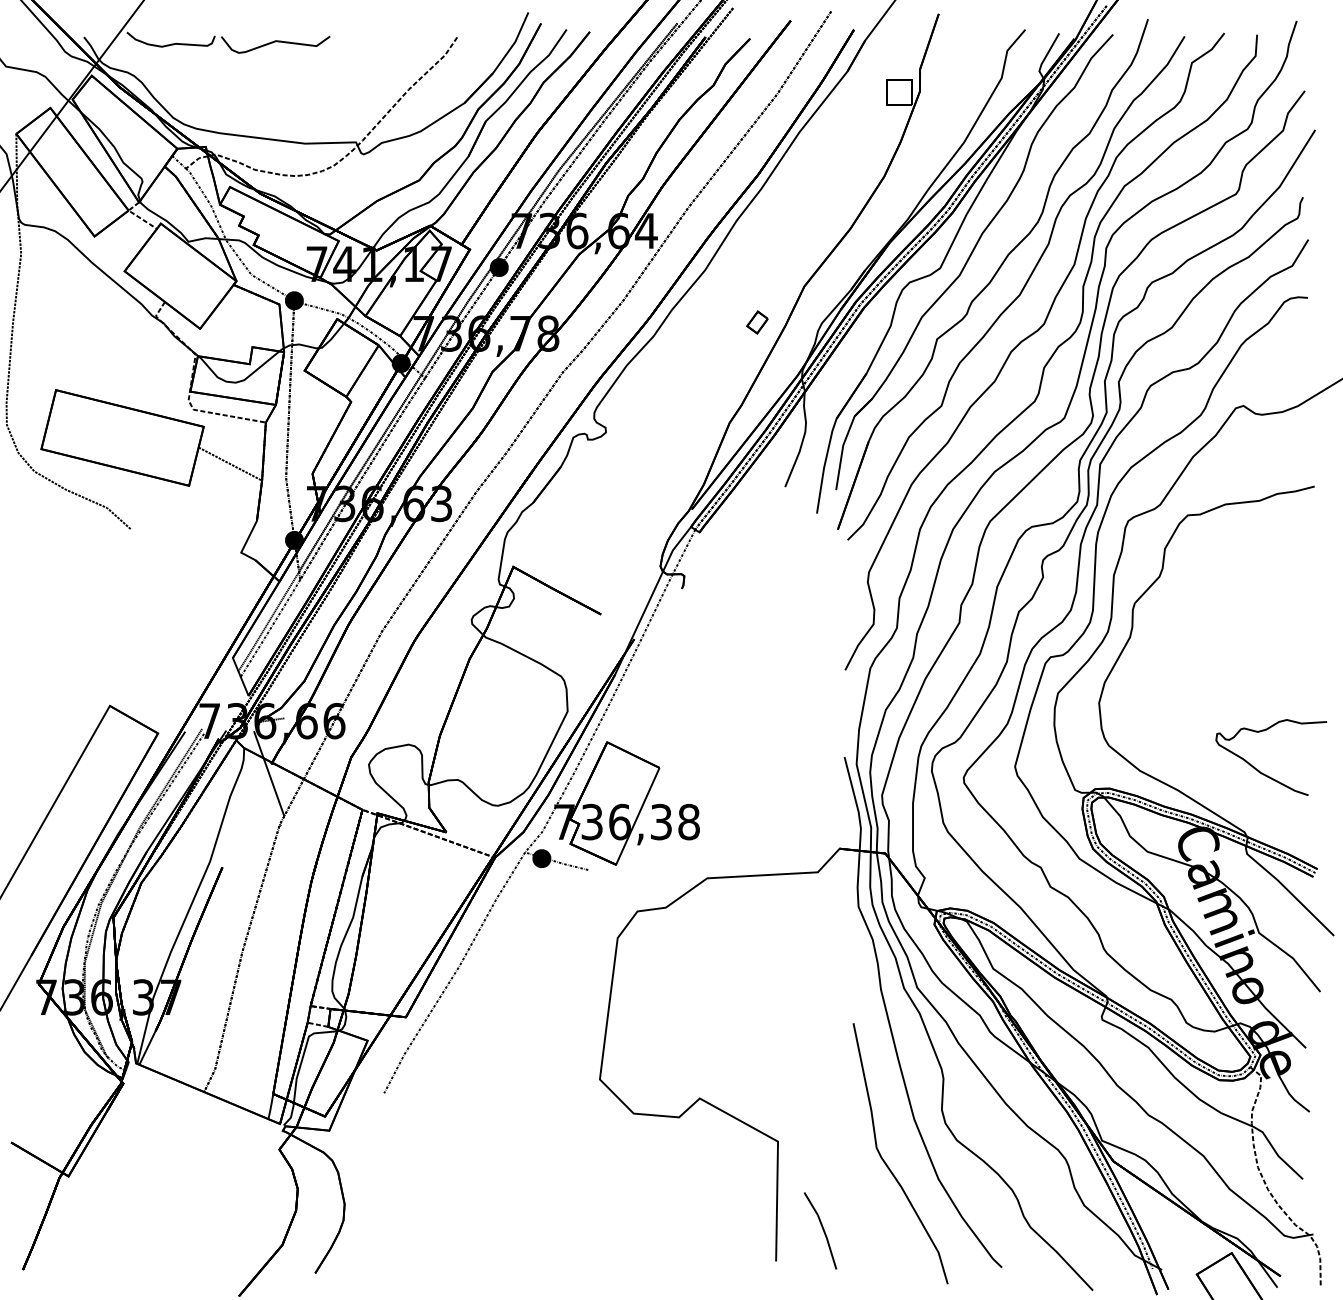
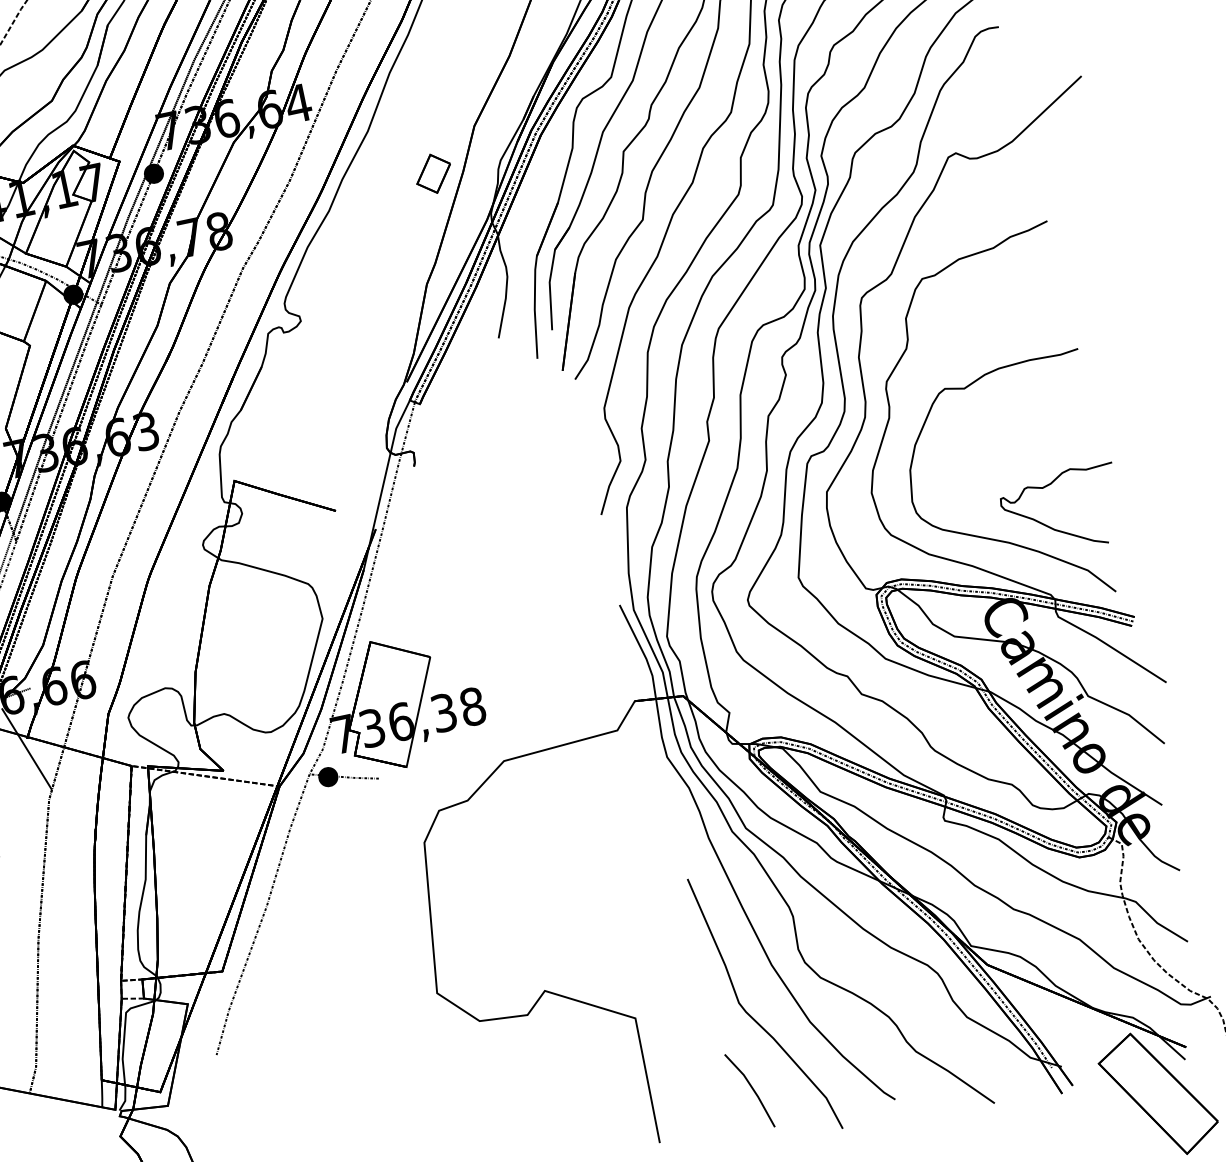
part: (757, 322) -> (433, 173), size x1.67
curve: (1204, 769) -> (995, 538), added
line: (822, 1230) -> (751, 1089), moved

